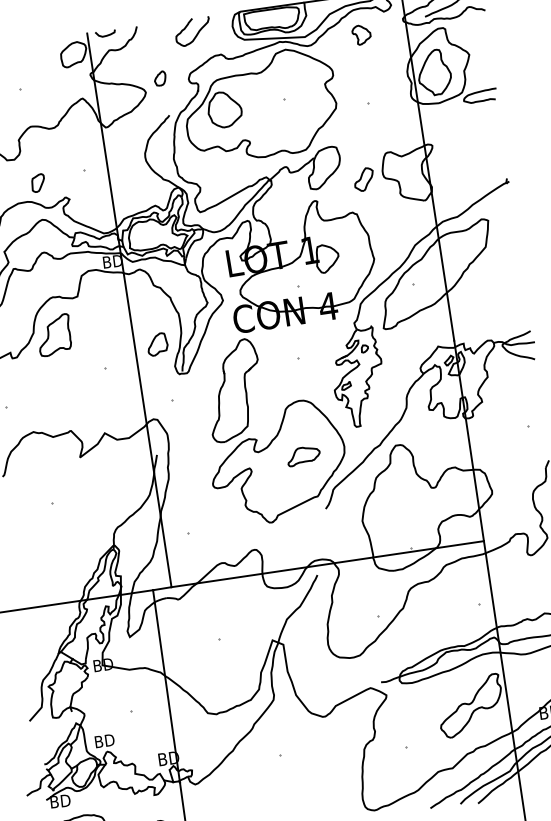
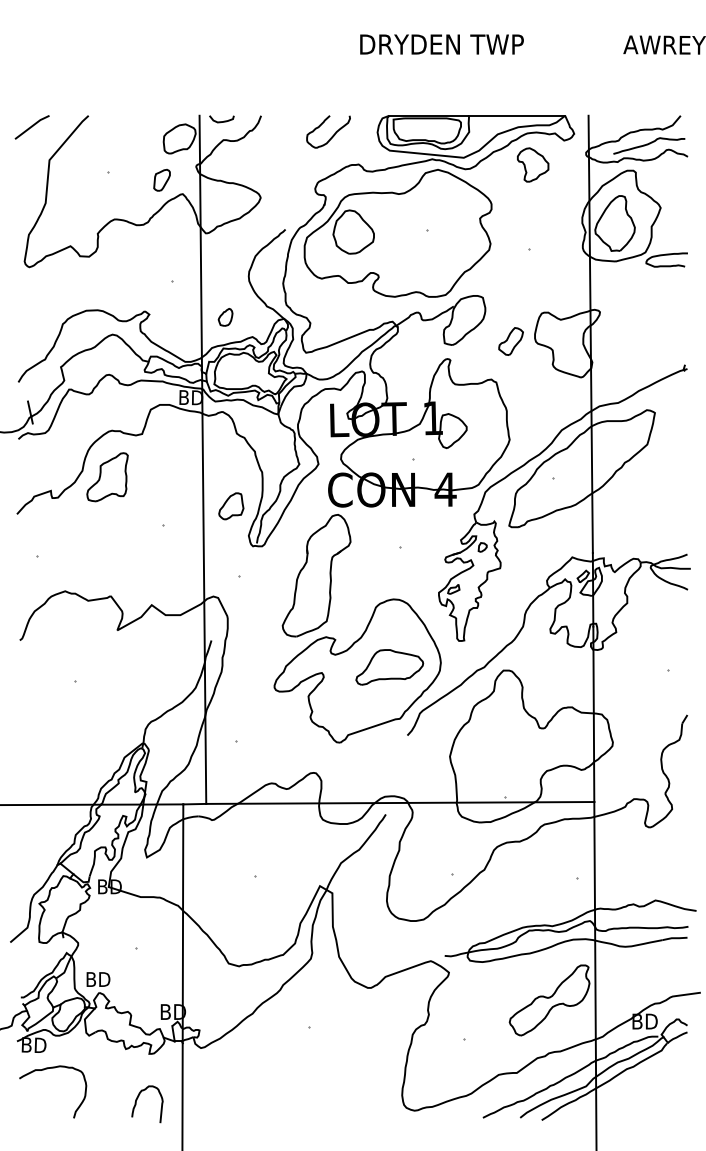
part: (361, 34) -> (533, 164), size x1.43
part: (160, 78) -> (225, 317), moved
part: (37, 183) -> (161, 180), moved
part: (303, 456) -> (389, 667), size x1.67

